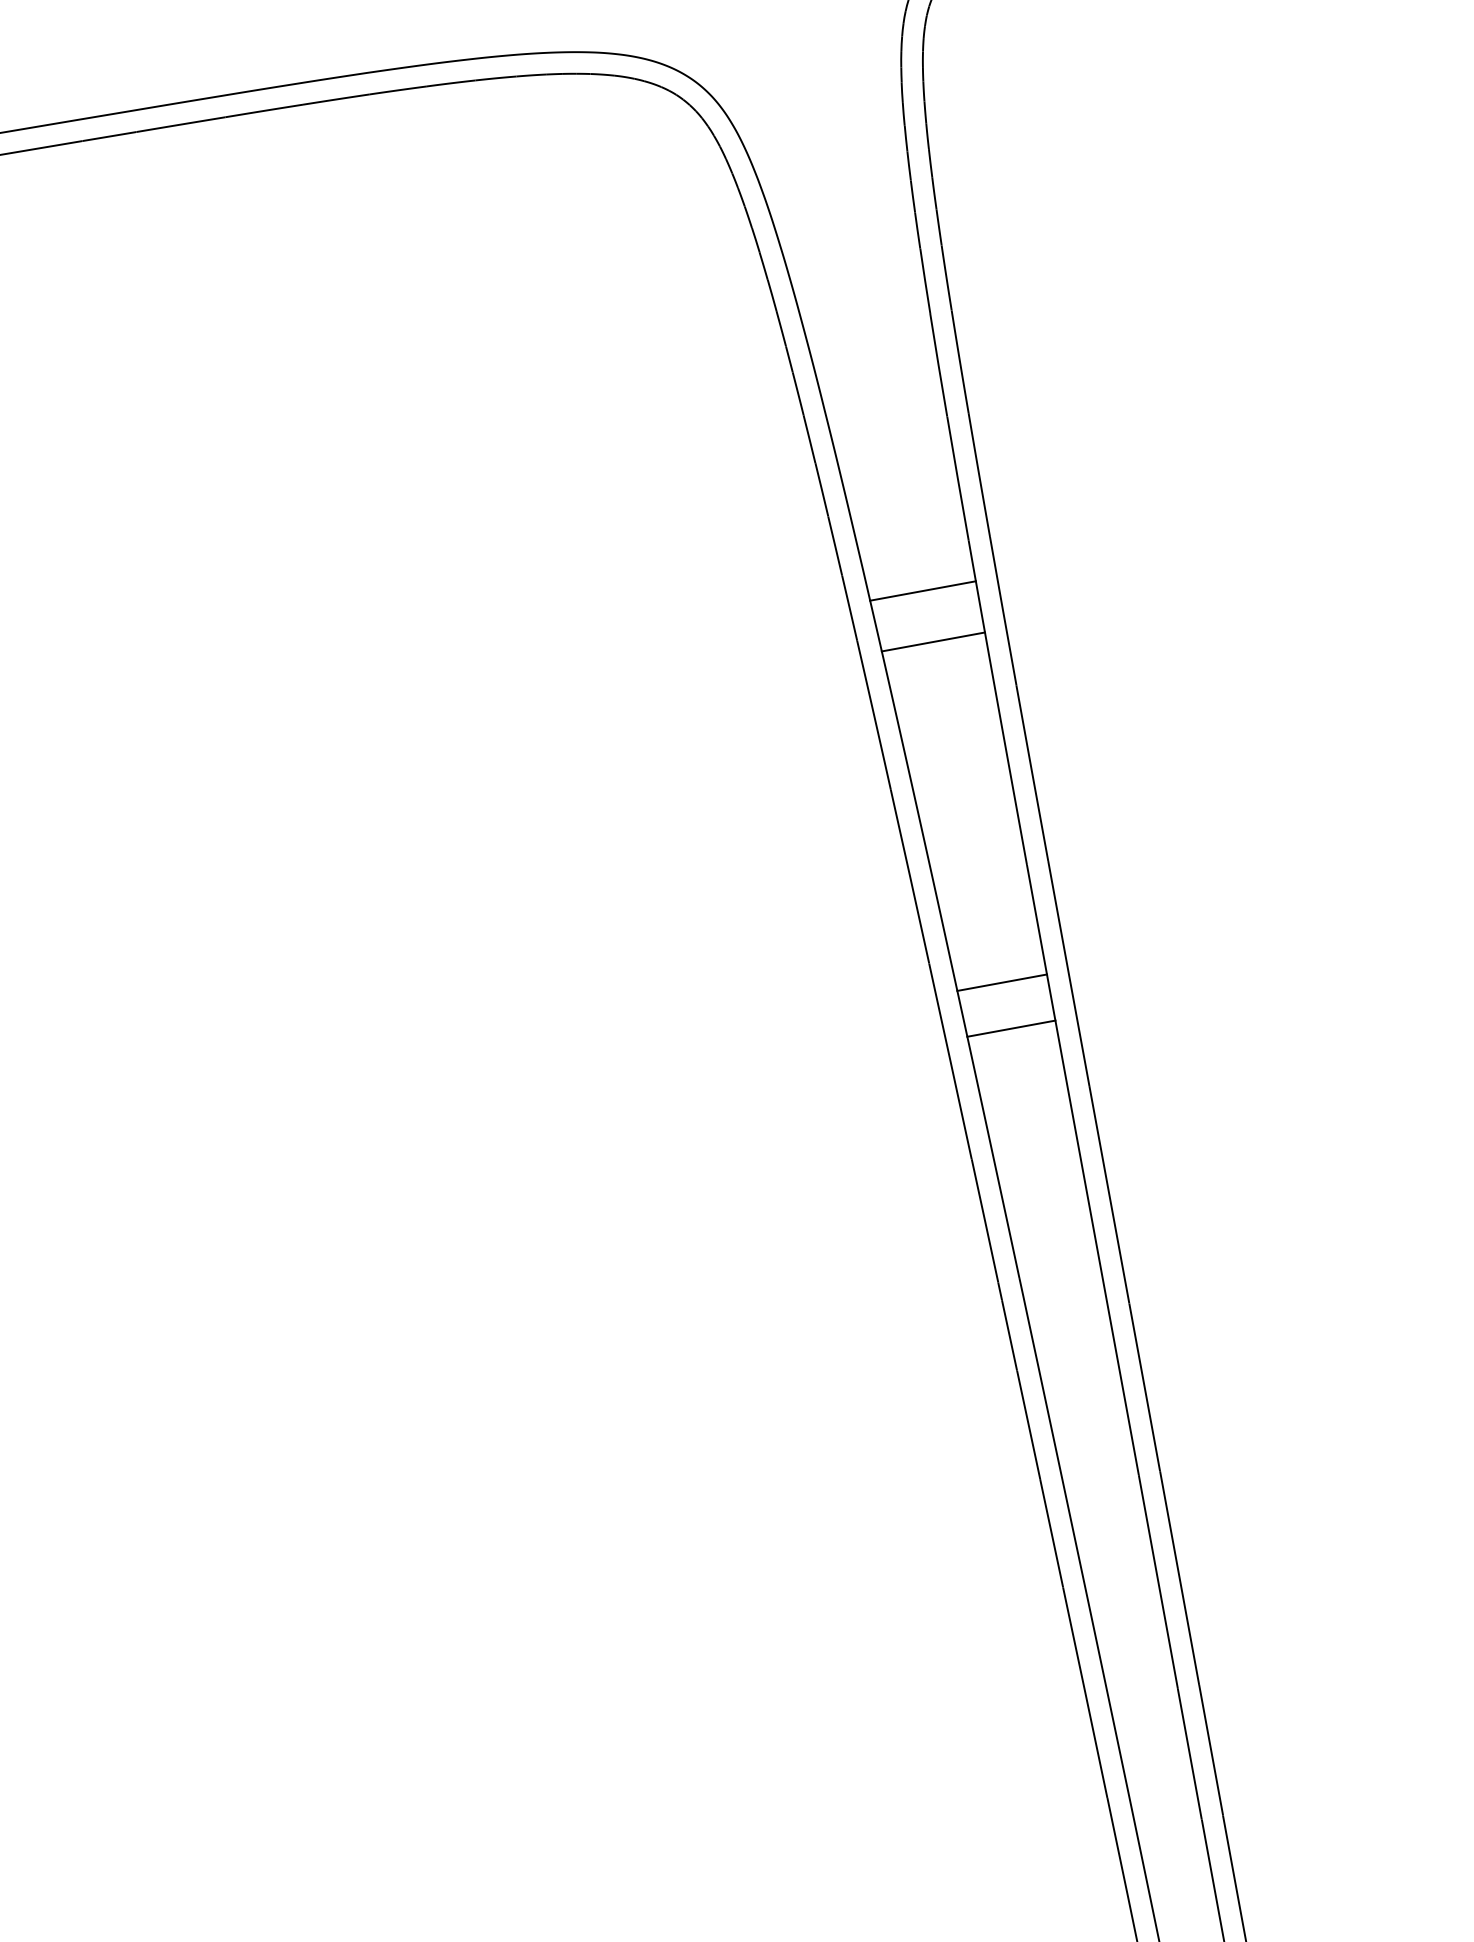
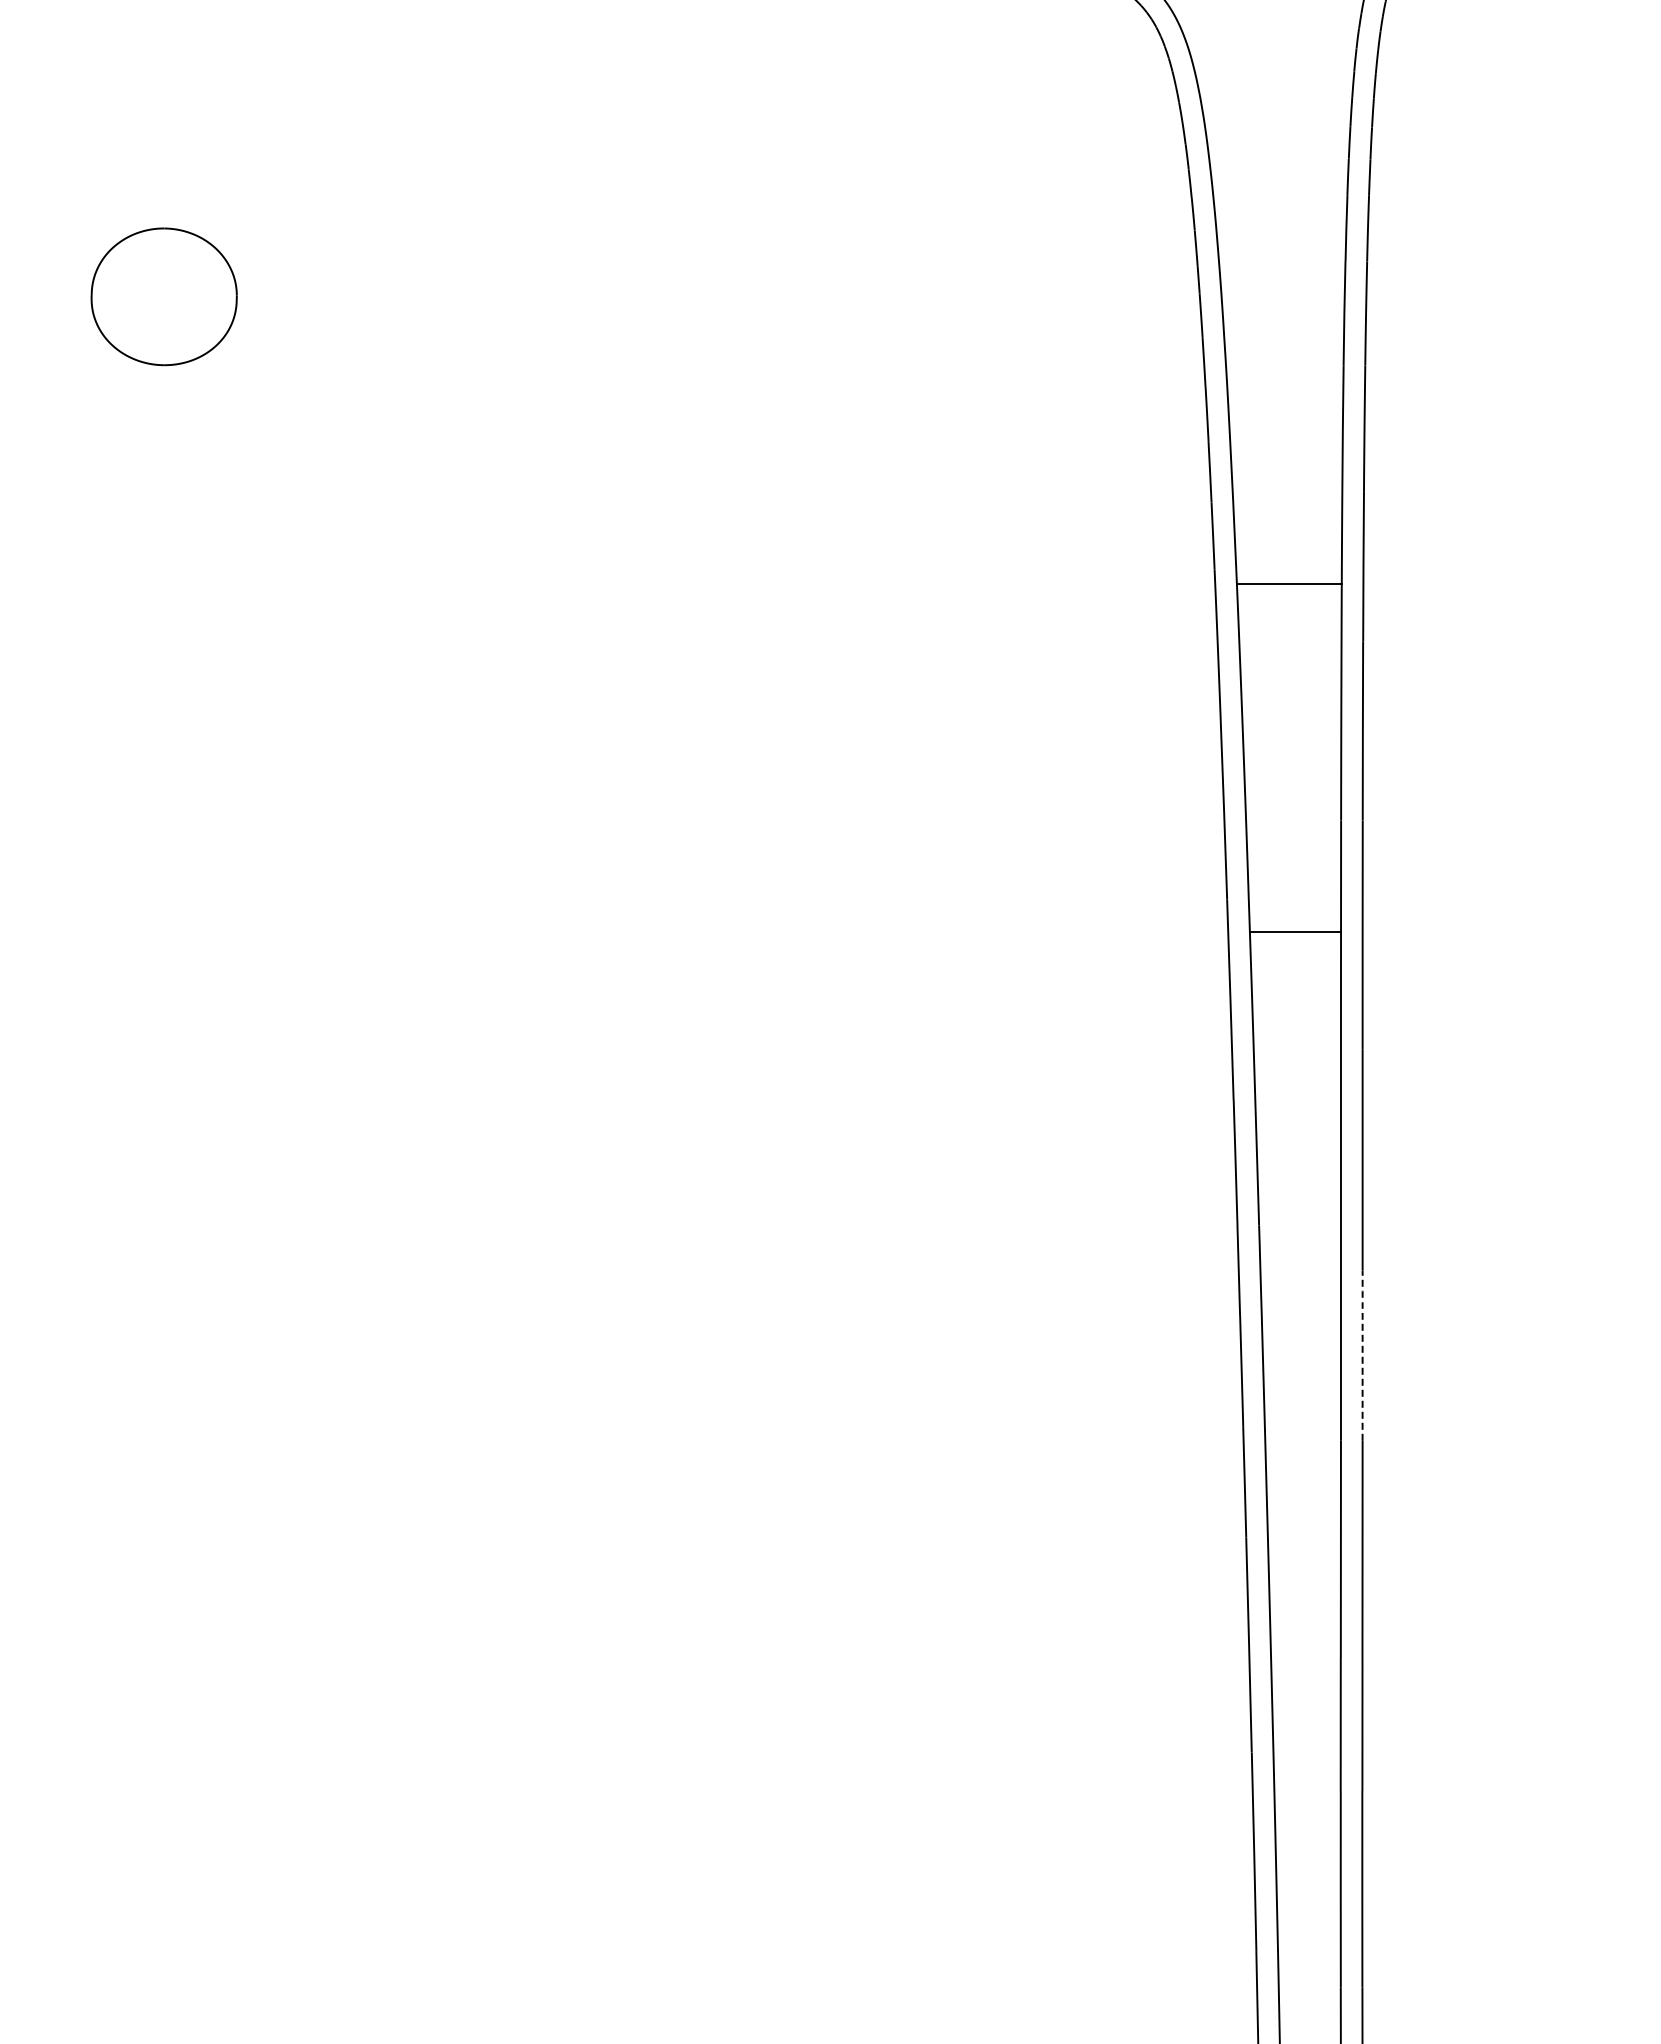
line: (923, 591) -> (1288, 532), removed
line: (1011, 1028) -> (1296, 978), removed
arc: (1144, 1387) -> (1362, 1355), solid -> dashed

